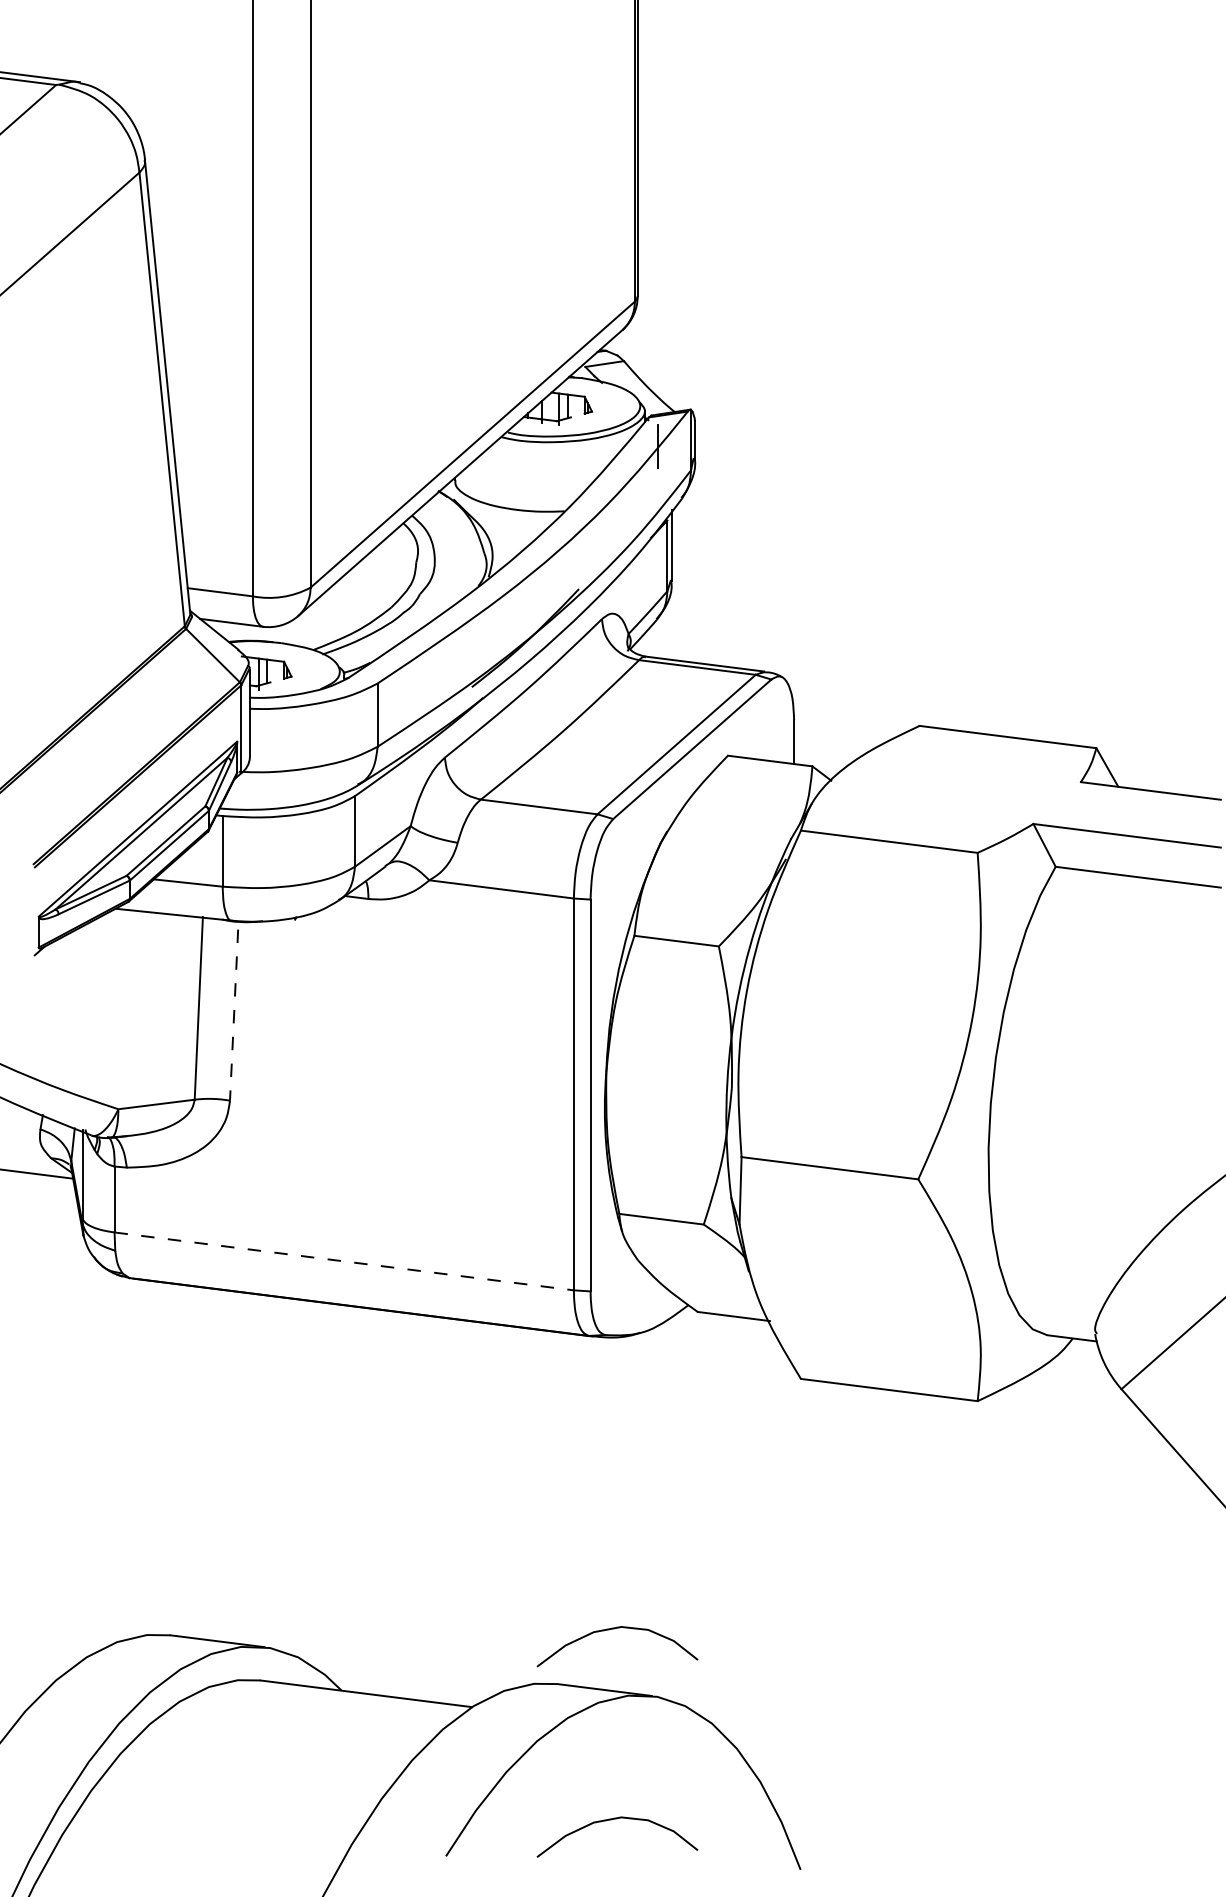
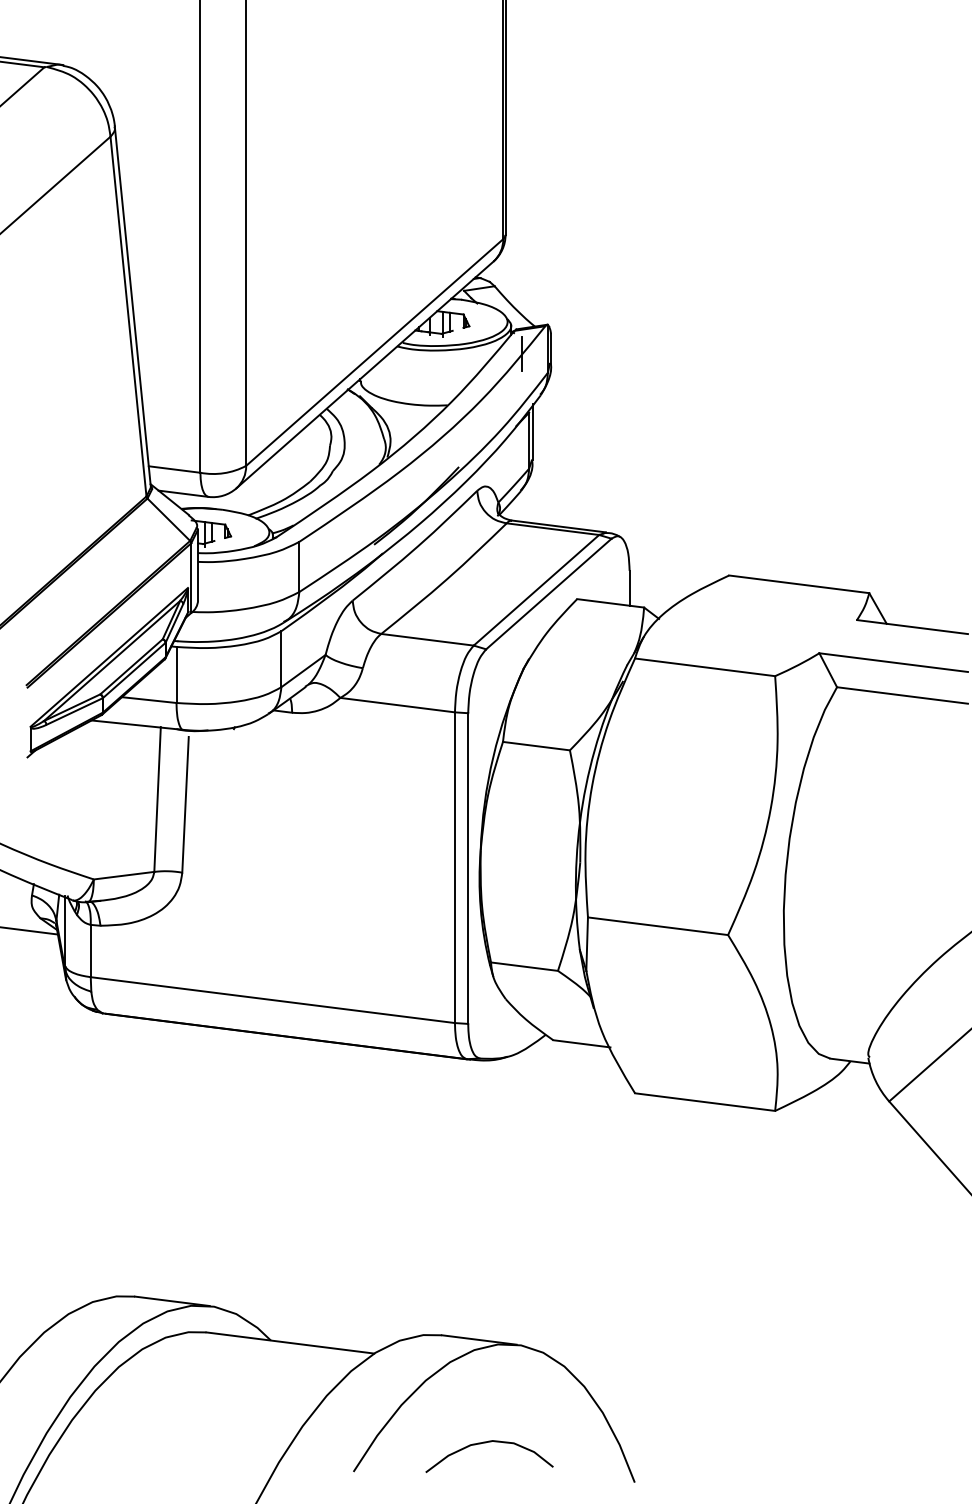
line: (234, 1014) -> (185, 804), dashed -> solid
line: (343, 1261) -> (272, 1000), dashed -> solid
curve: (613, 1630) -> (486, 1292), removed

